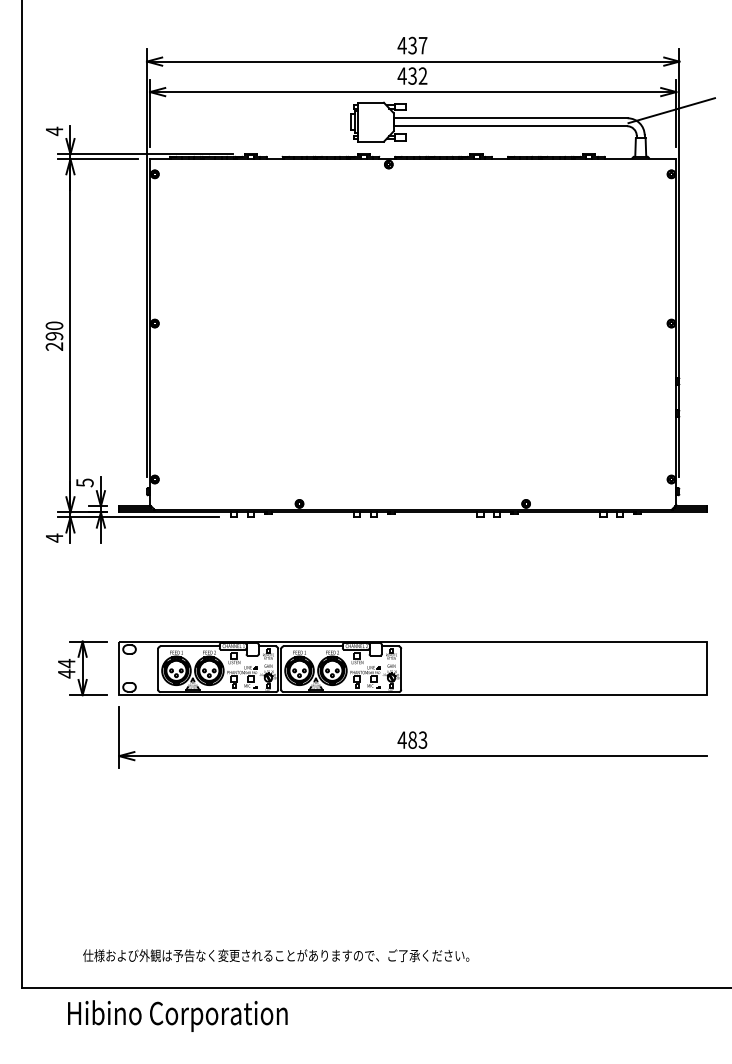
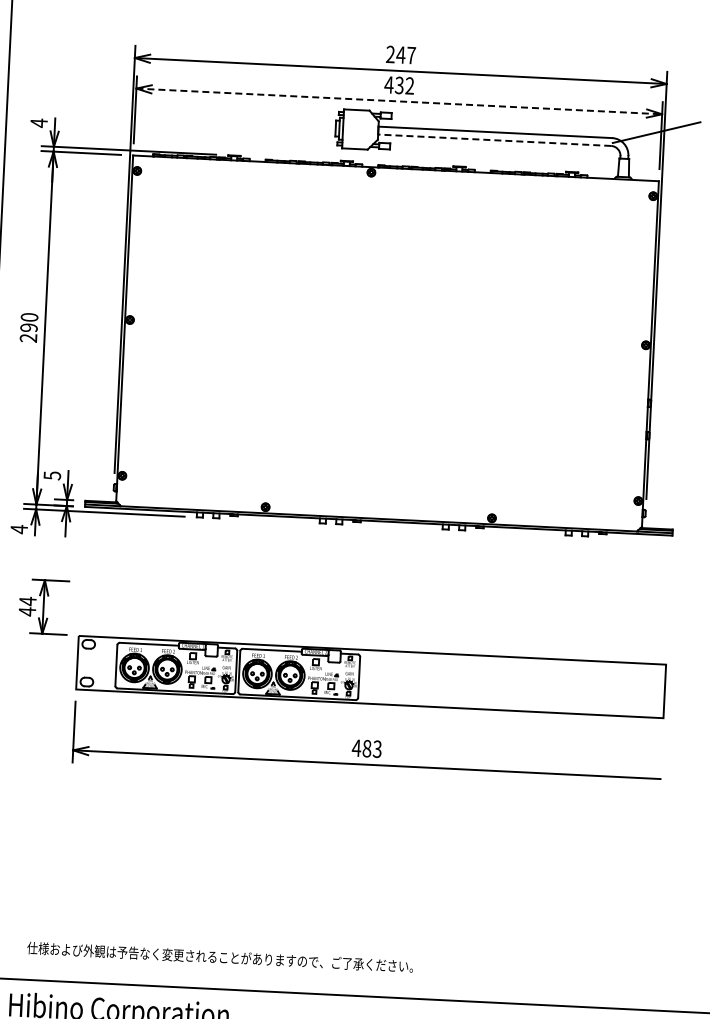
text: (407, 45) -> (395, 54), 437 -> 247
line: (413, 92) -> (399, 101), solid -> dashed
line: (510, 126) -> (494, 140), solid -> dashed
part: (82, 668) -> (43, 607), moved

